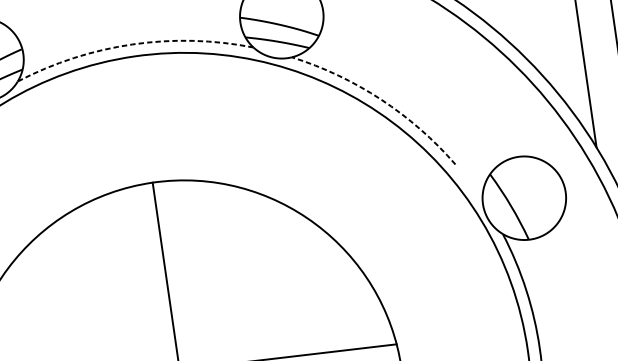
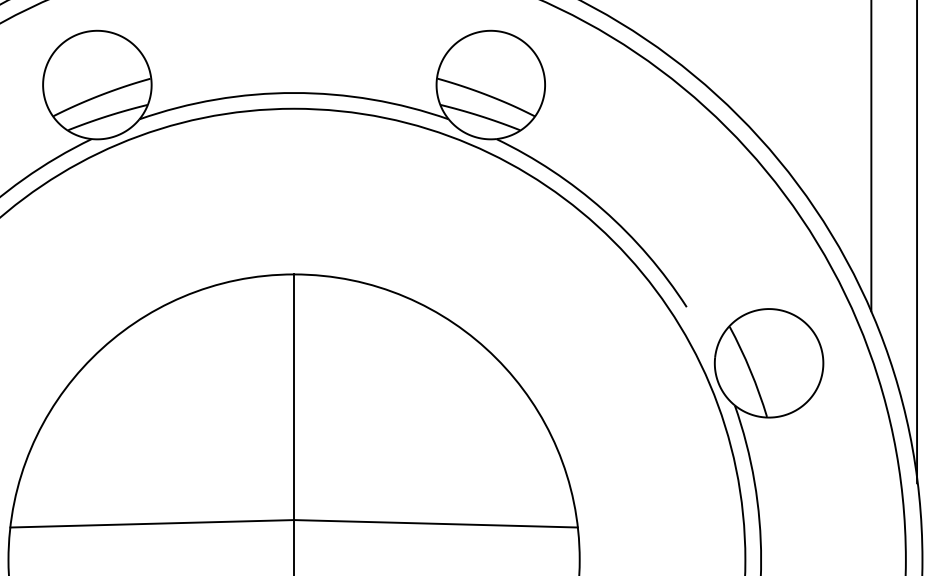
arc: (133, 44) -> (294, 93), dashed -> solid
arc: (381, 99) -> (603, 209), dashed -> solid

